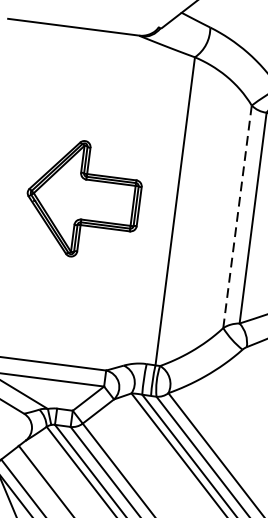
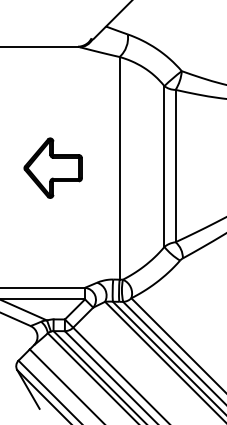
part: (82, 198) -> (52, 167), size x0.71
line: (237, 218) -> (164, 167), dashed -> solid

